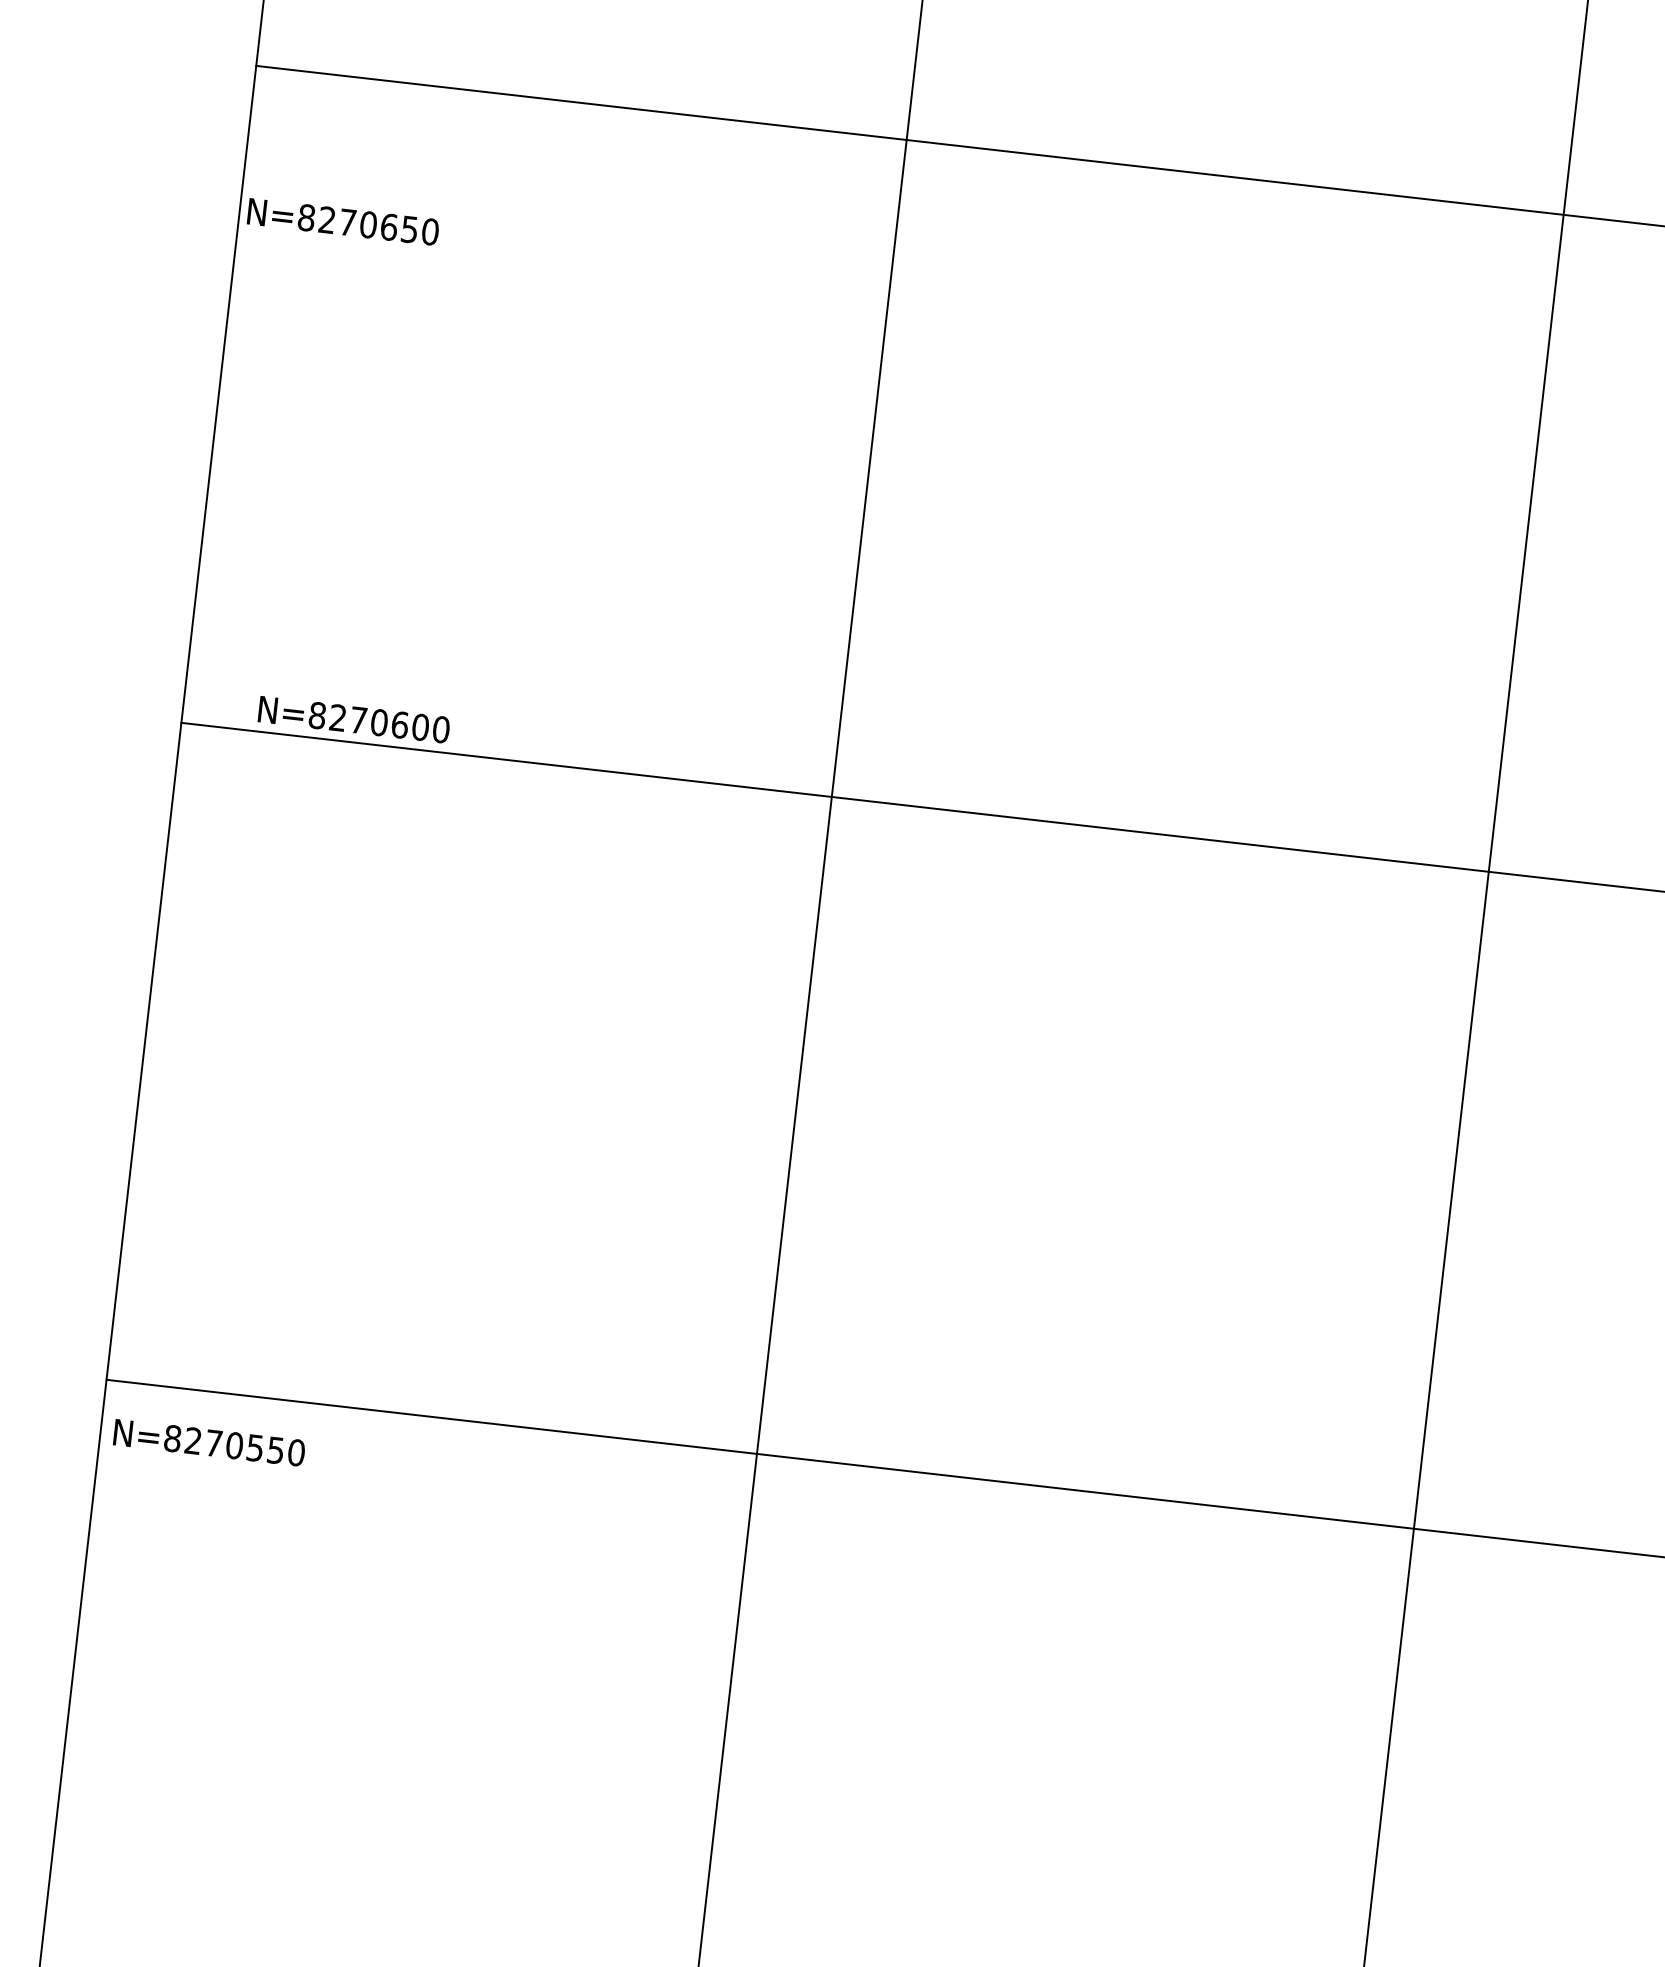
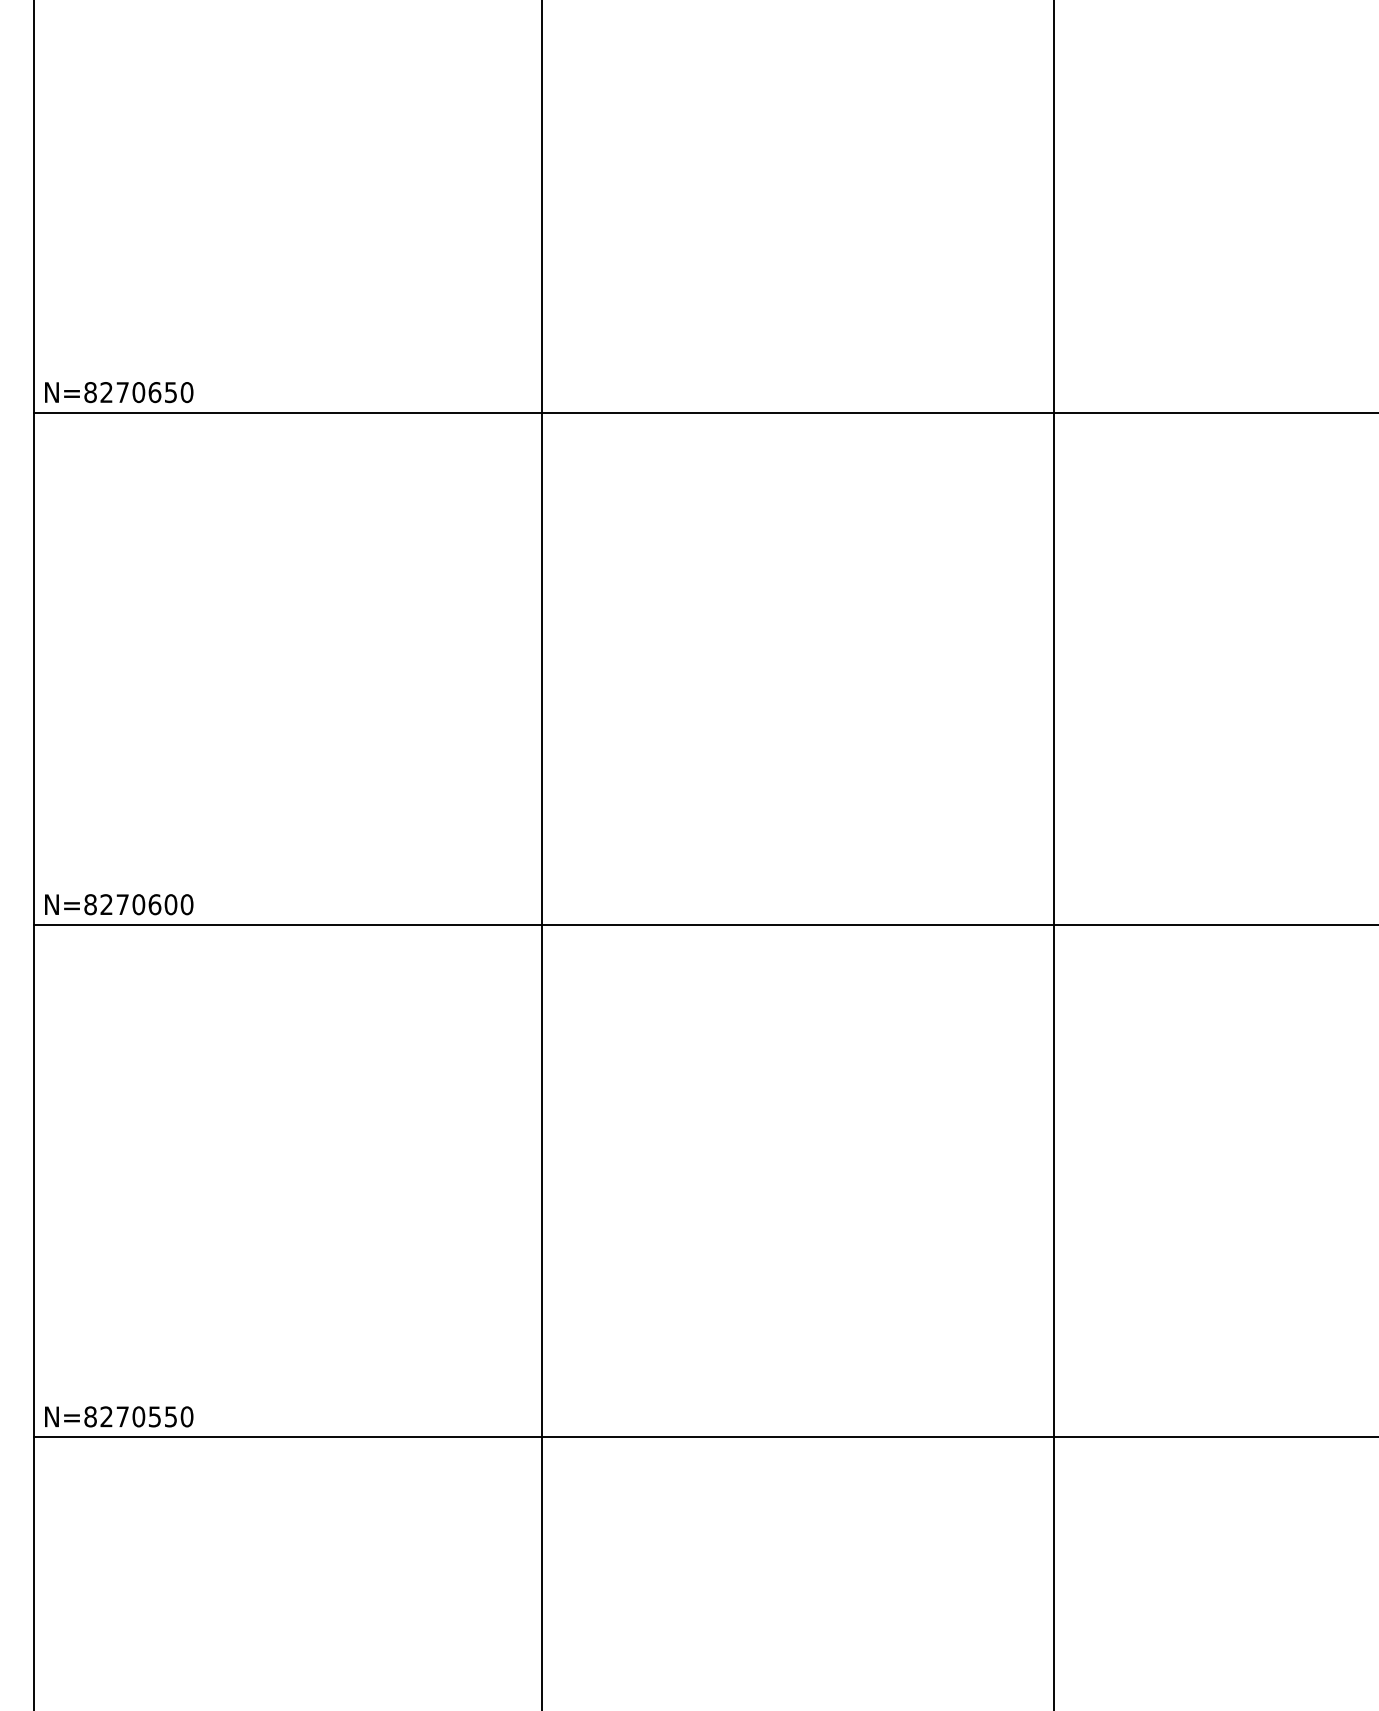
text: (343, 222) -> (119, 392), moved
text: (354, 719) -> (119, 904), moved
text: (209, 1442) -> (119, 1416), moved

